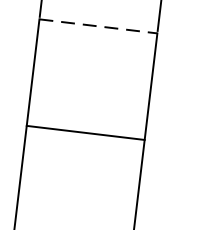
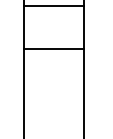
line: (98, 25) -> (54, 5), dashed -> solid
line: (85, 132) -> (54, 48), moved

